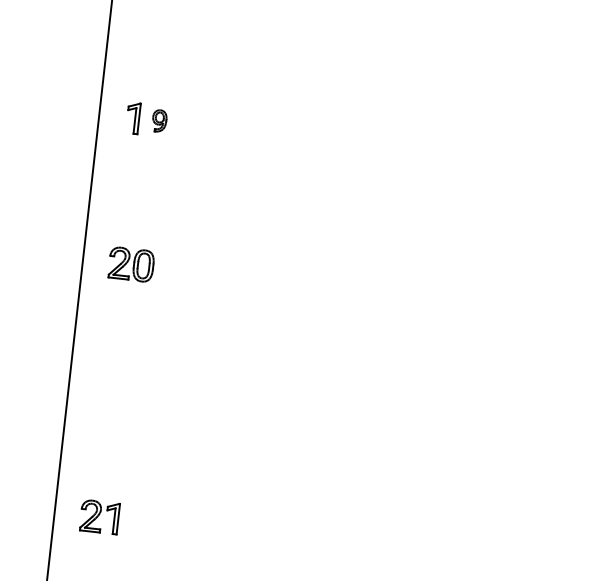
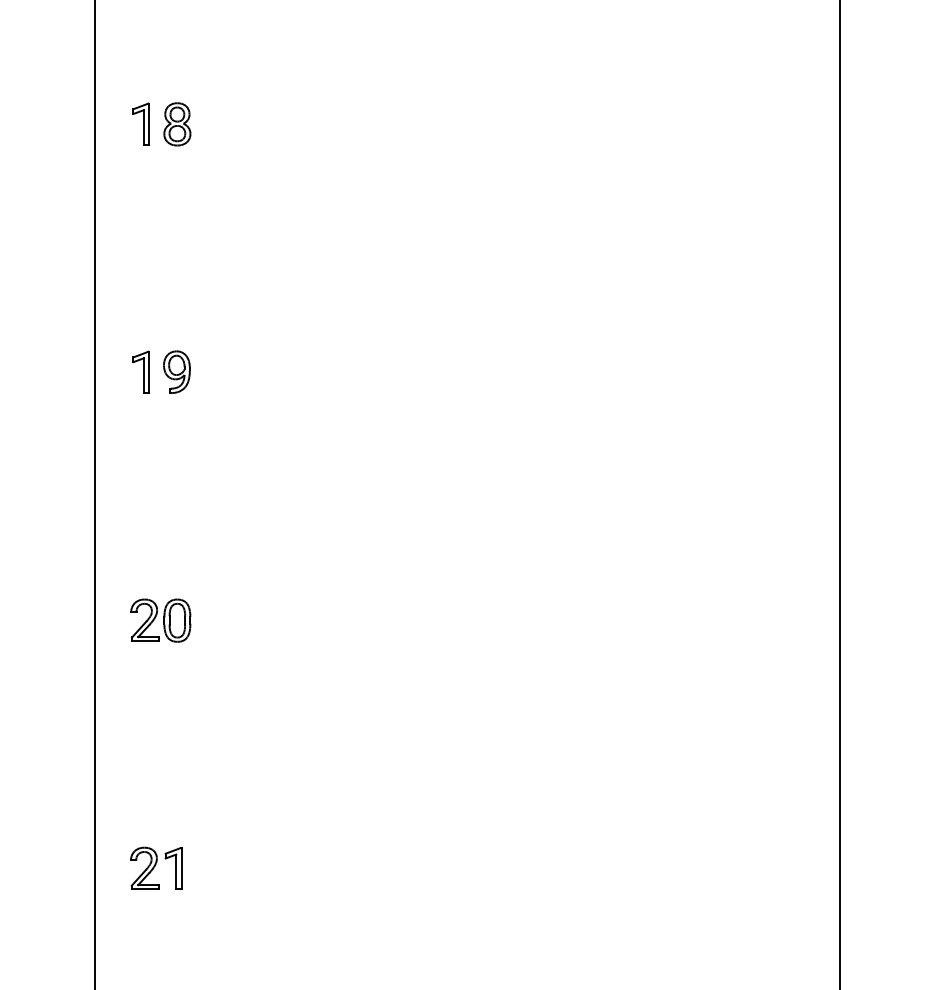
part: (159, 120) -> (176, 371), size x1.43
part: (131, 264) -> (160, 620), moved
part: (99, 516) -> (156, 867), moved

